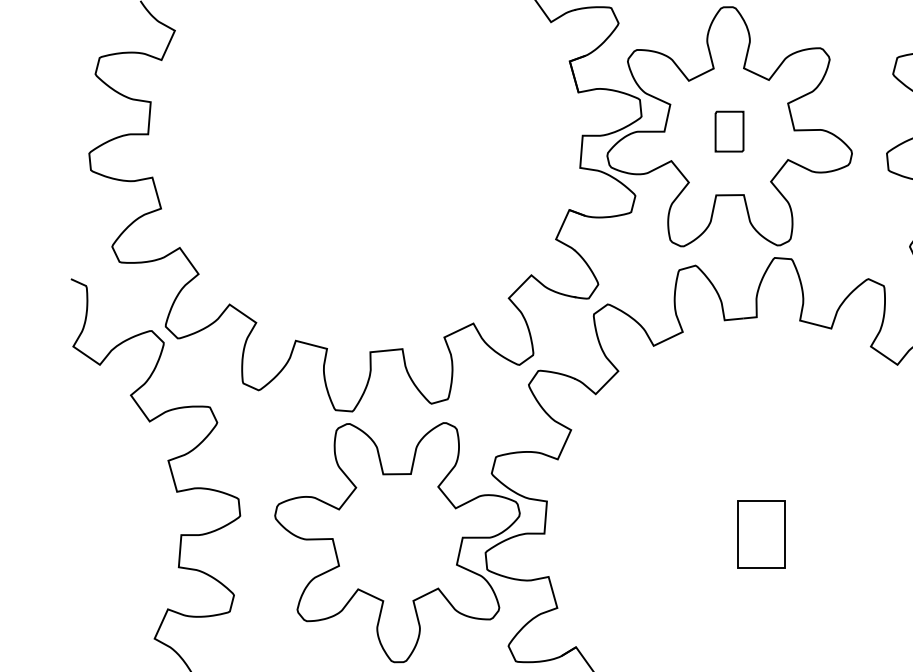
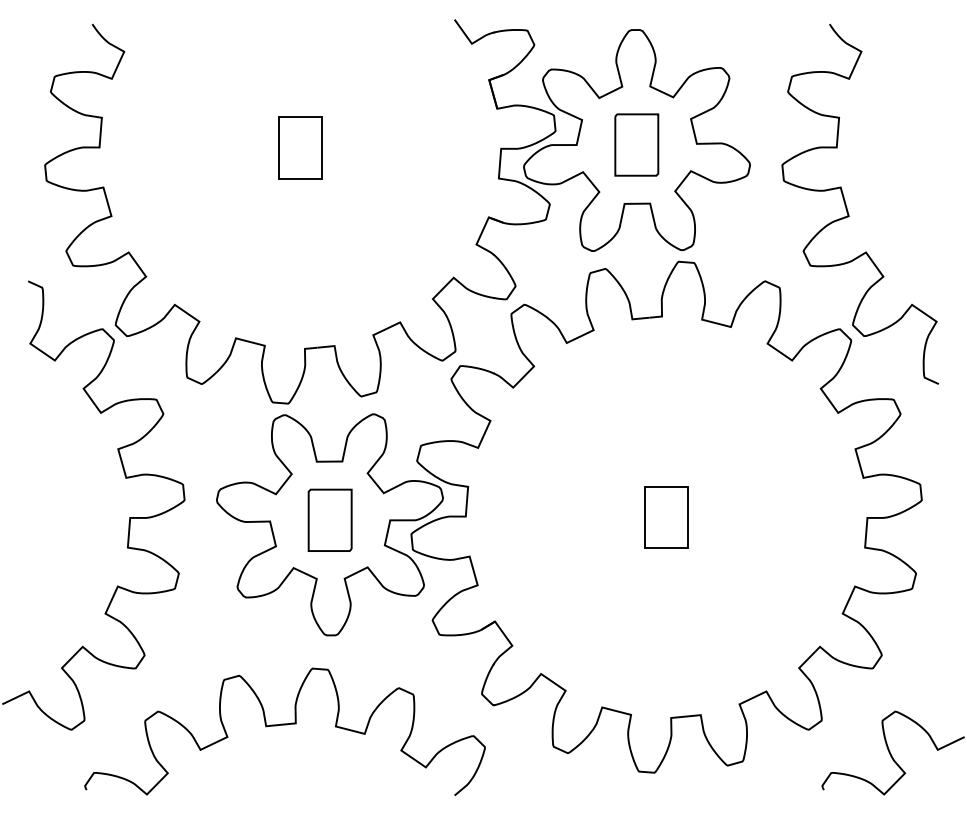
part: (729, 131) -> (636, 144), size x1.67
part: (365, 134) -> (300, 147), added
part: (396, 536) -> (329, 519), added

